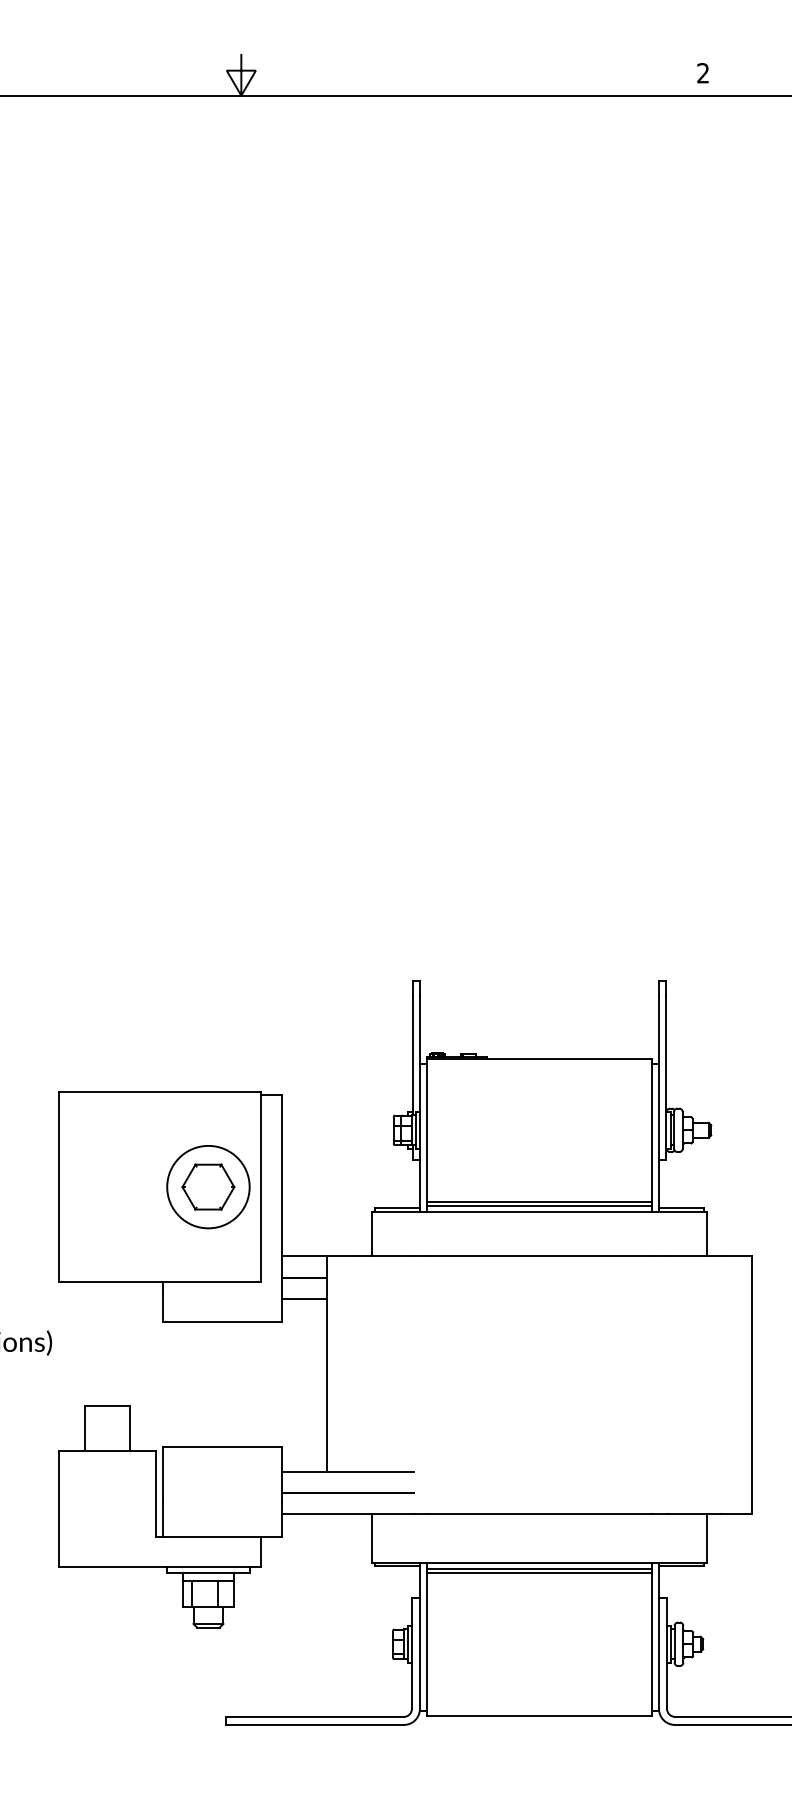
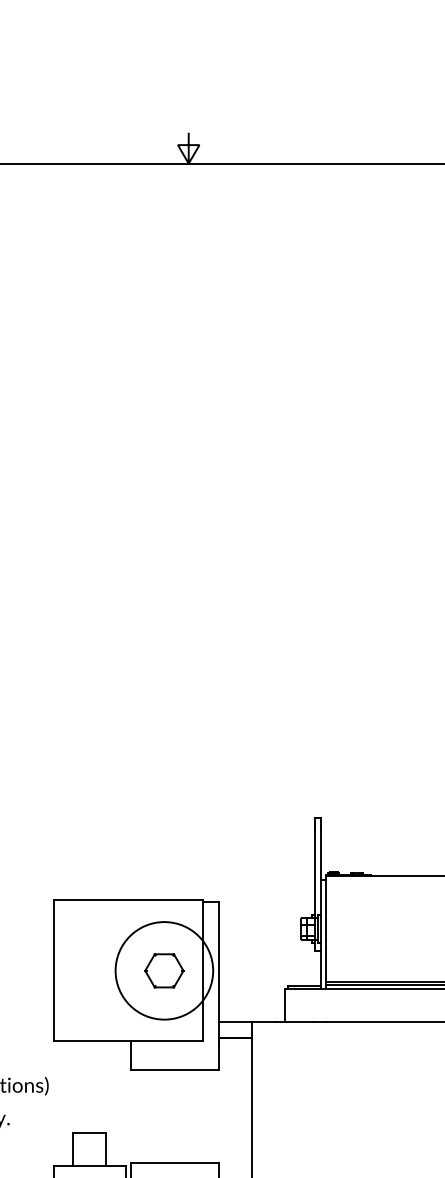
circle: (208, 1186) -> (164, 970), size x1.6
line: (304, 1299) -> (235, 1053), removed

